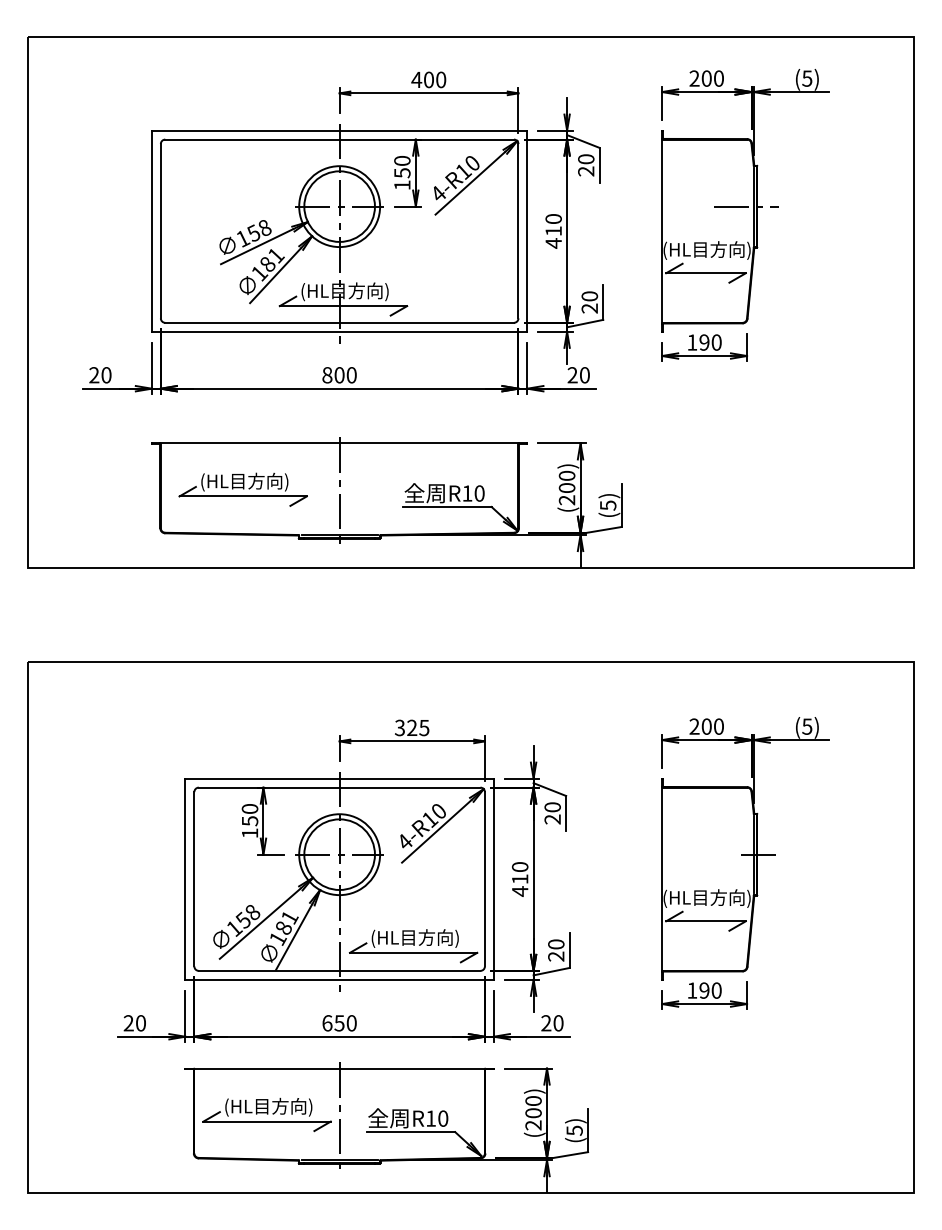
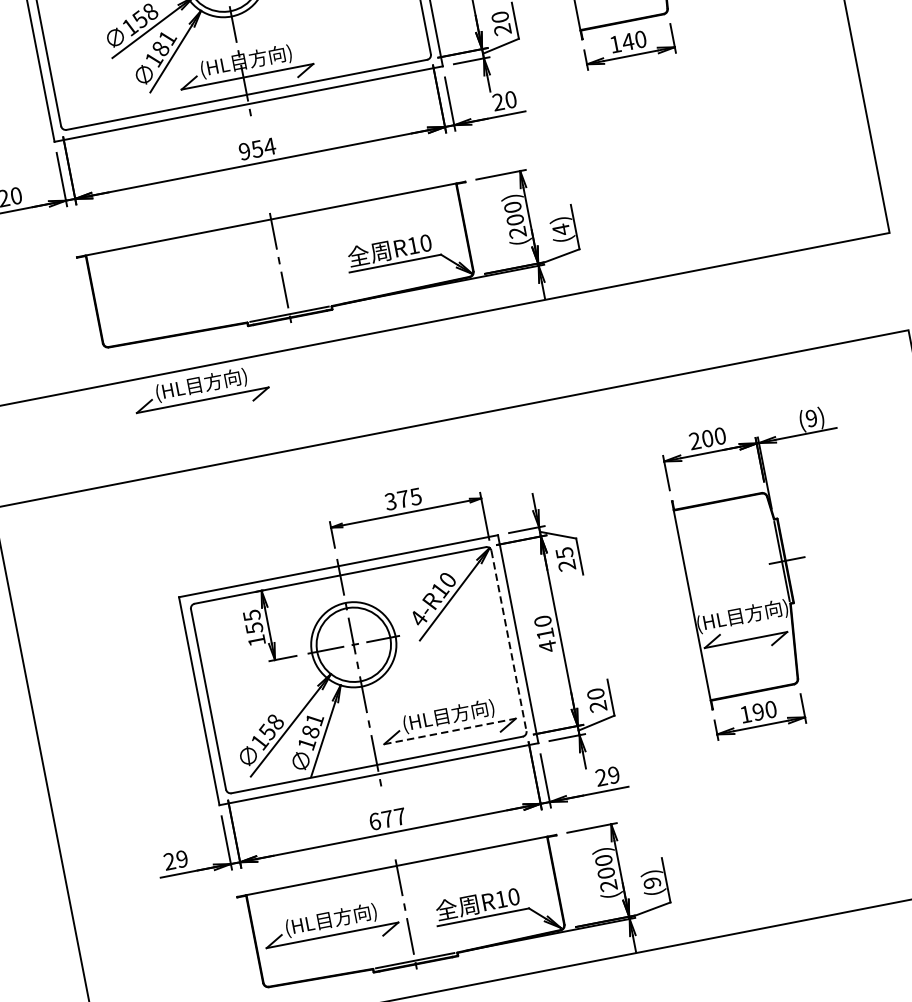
text: (704, 342) -> (628, 41), 190 -> 140
text: (339, 375) -> (257, 149), 800 -> 954
part: (242, 489) -> (200, 393), moved
text: (608, 505) -> (561, 229), (5) -> (4)
text: (807, 726) -> (811, 418), (5) -> (9)
text: (412, 727) -> (403, 498), 325 -> 375
text: (552, 807) -> (564, 553), 20 -> 25
text: (249, 809) -> (251, 616), 150 -> 155
line: (484, 879) -> (508, 641), solid -> dashed
line: (413, 952) -> (449, 731), solid -> dashed
text: (140, 1023) -> (181, 859), 20 -> 29
text: (345, 1023) -> (393, 818), 650 -> 677
text: (558, 1023) -> (614, 775), 20 -> 29
text: (574, 1130) -> (652, 882), (5) -> (9)

